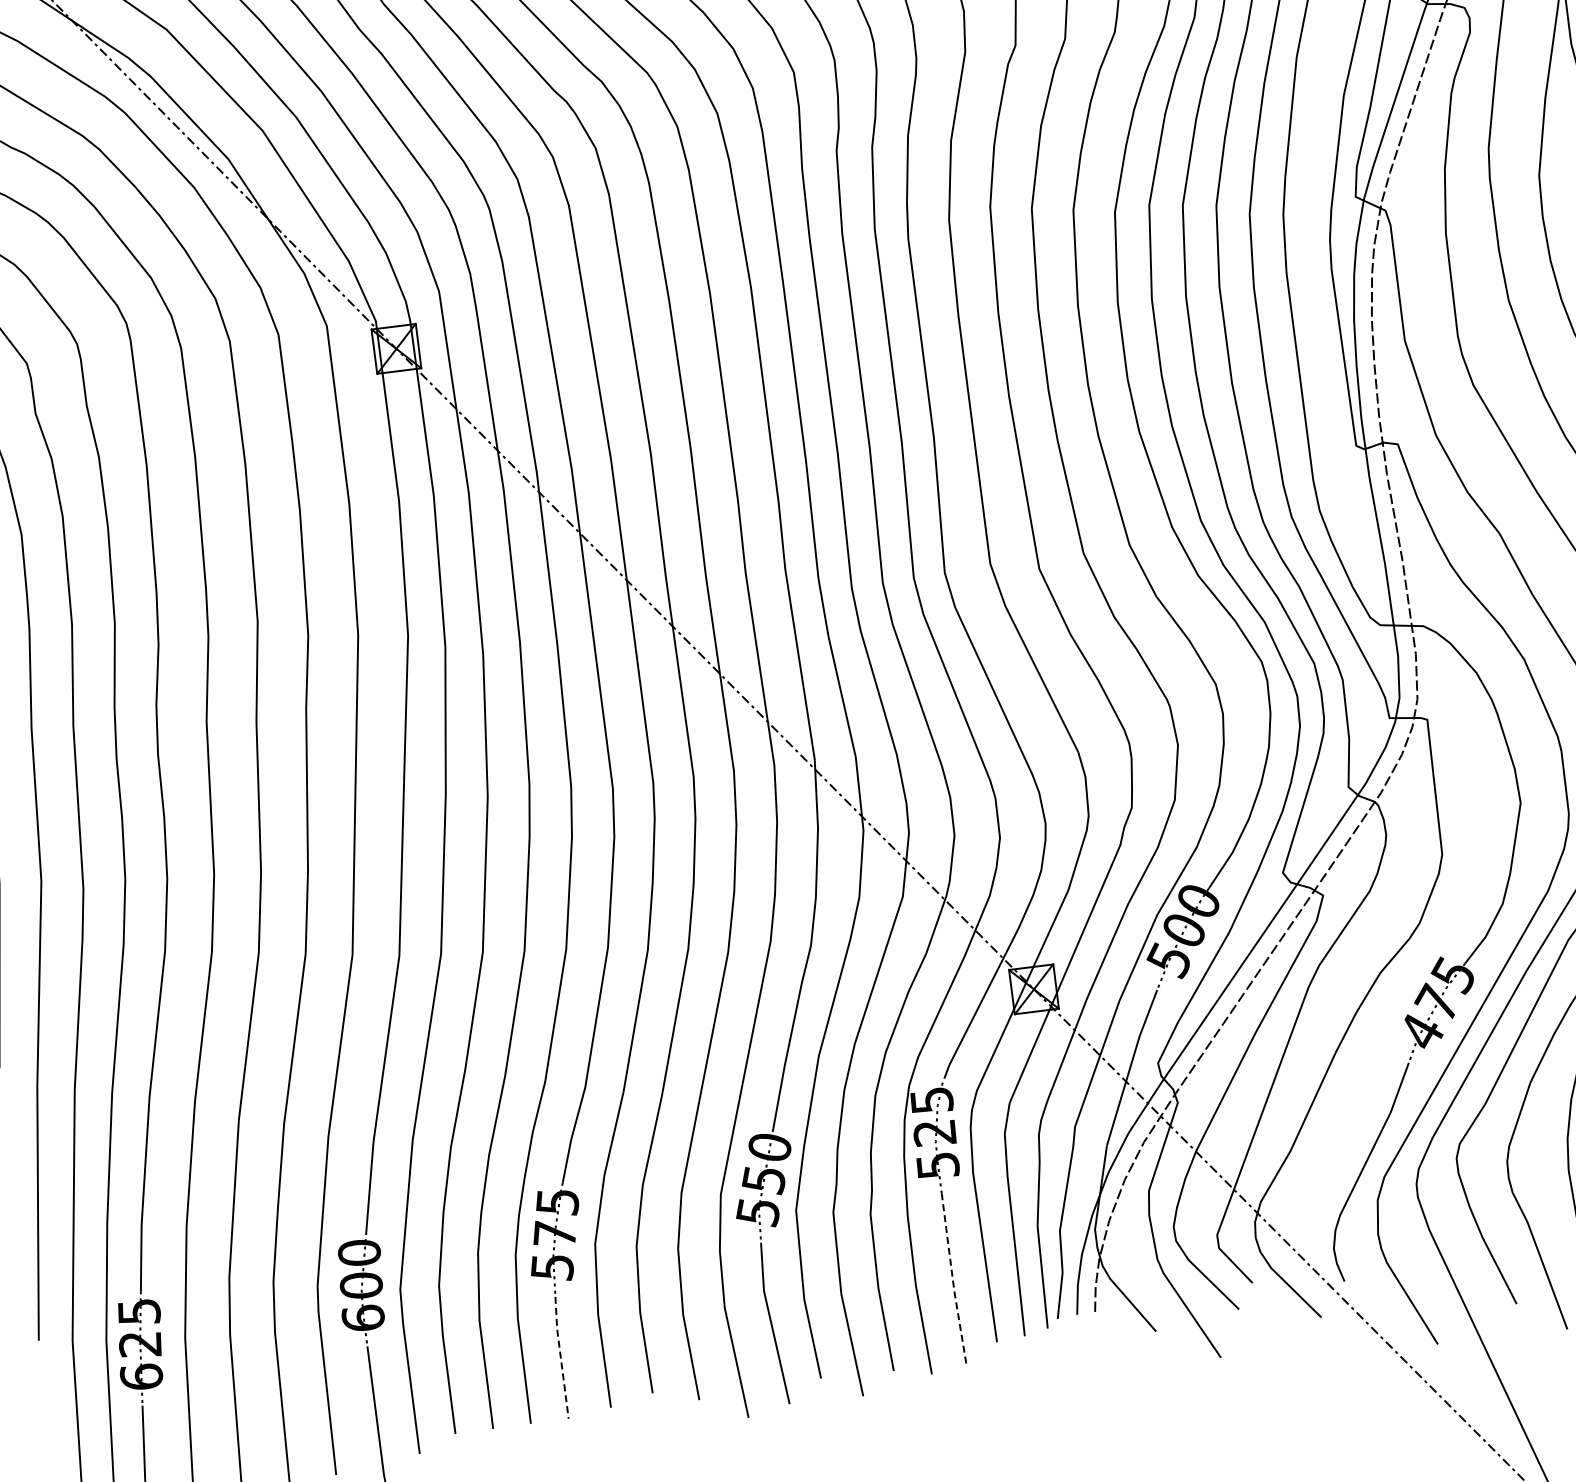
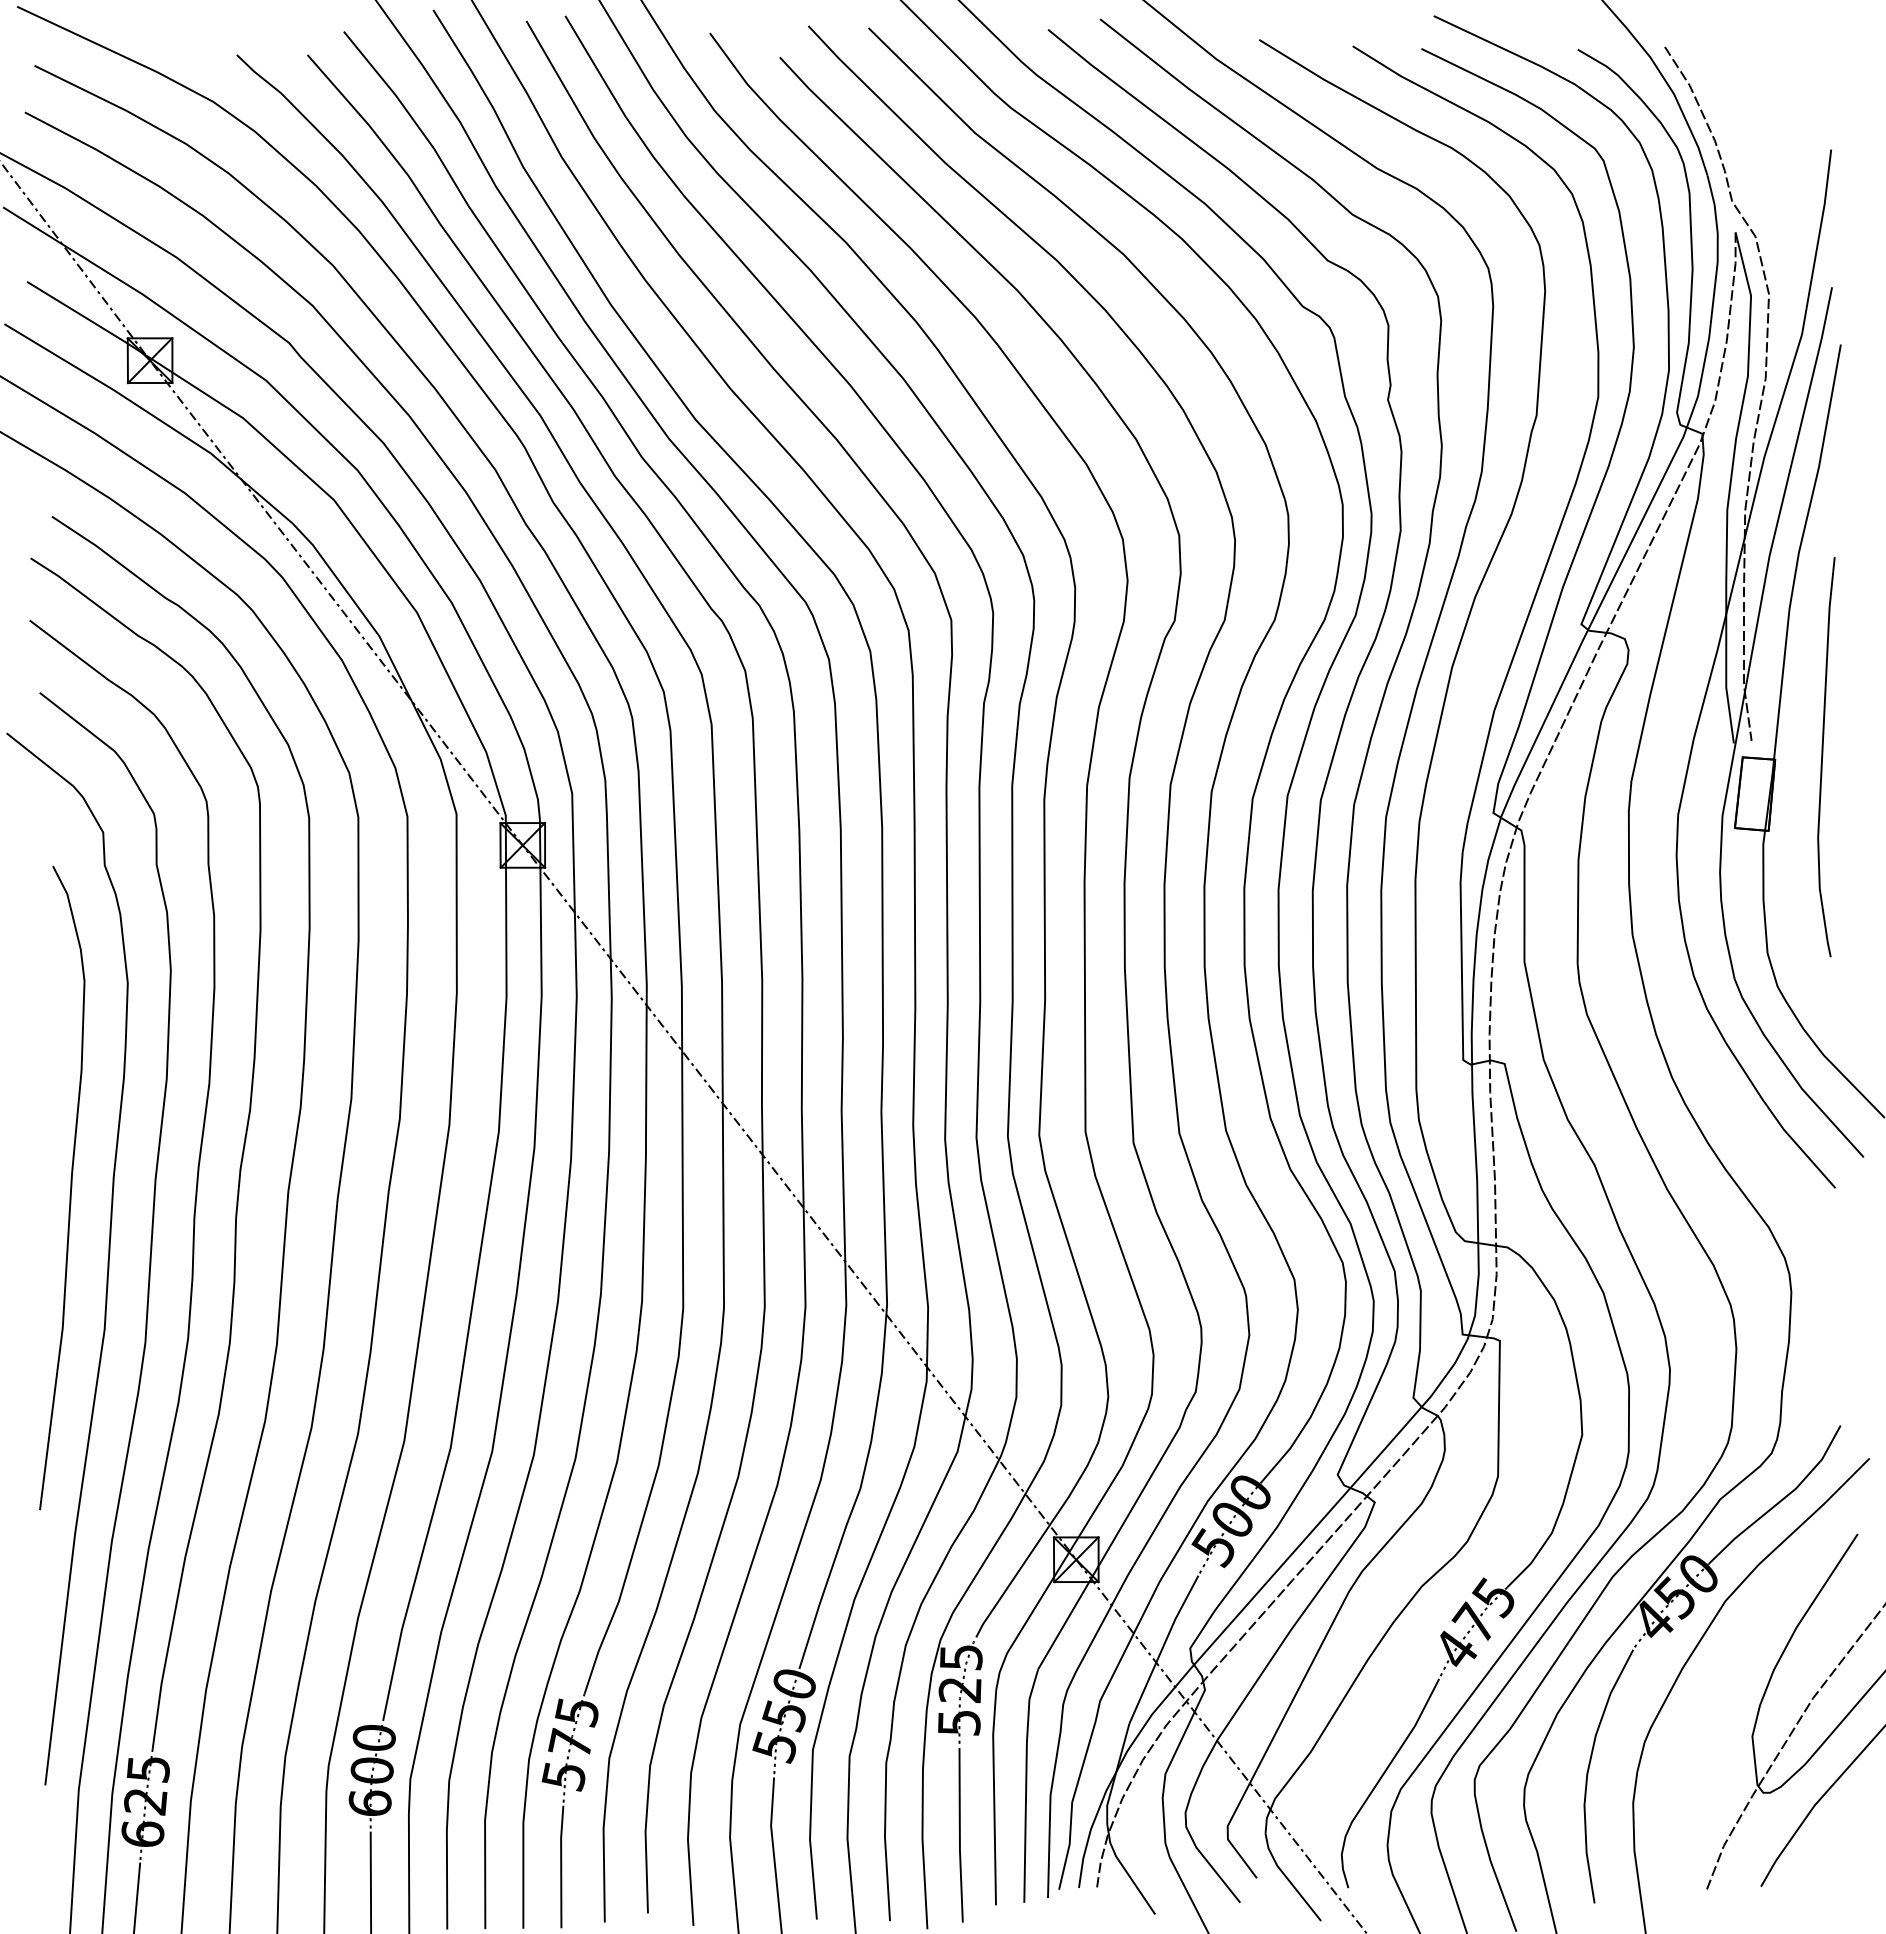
line: (952, 1279) -> (959, 1837), dashed -> solid
line: (561, 1357) -> (561, 1866), dashed -> solid

